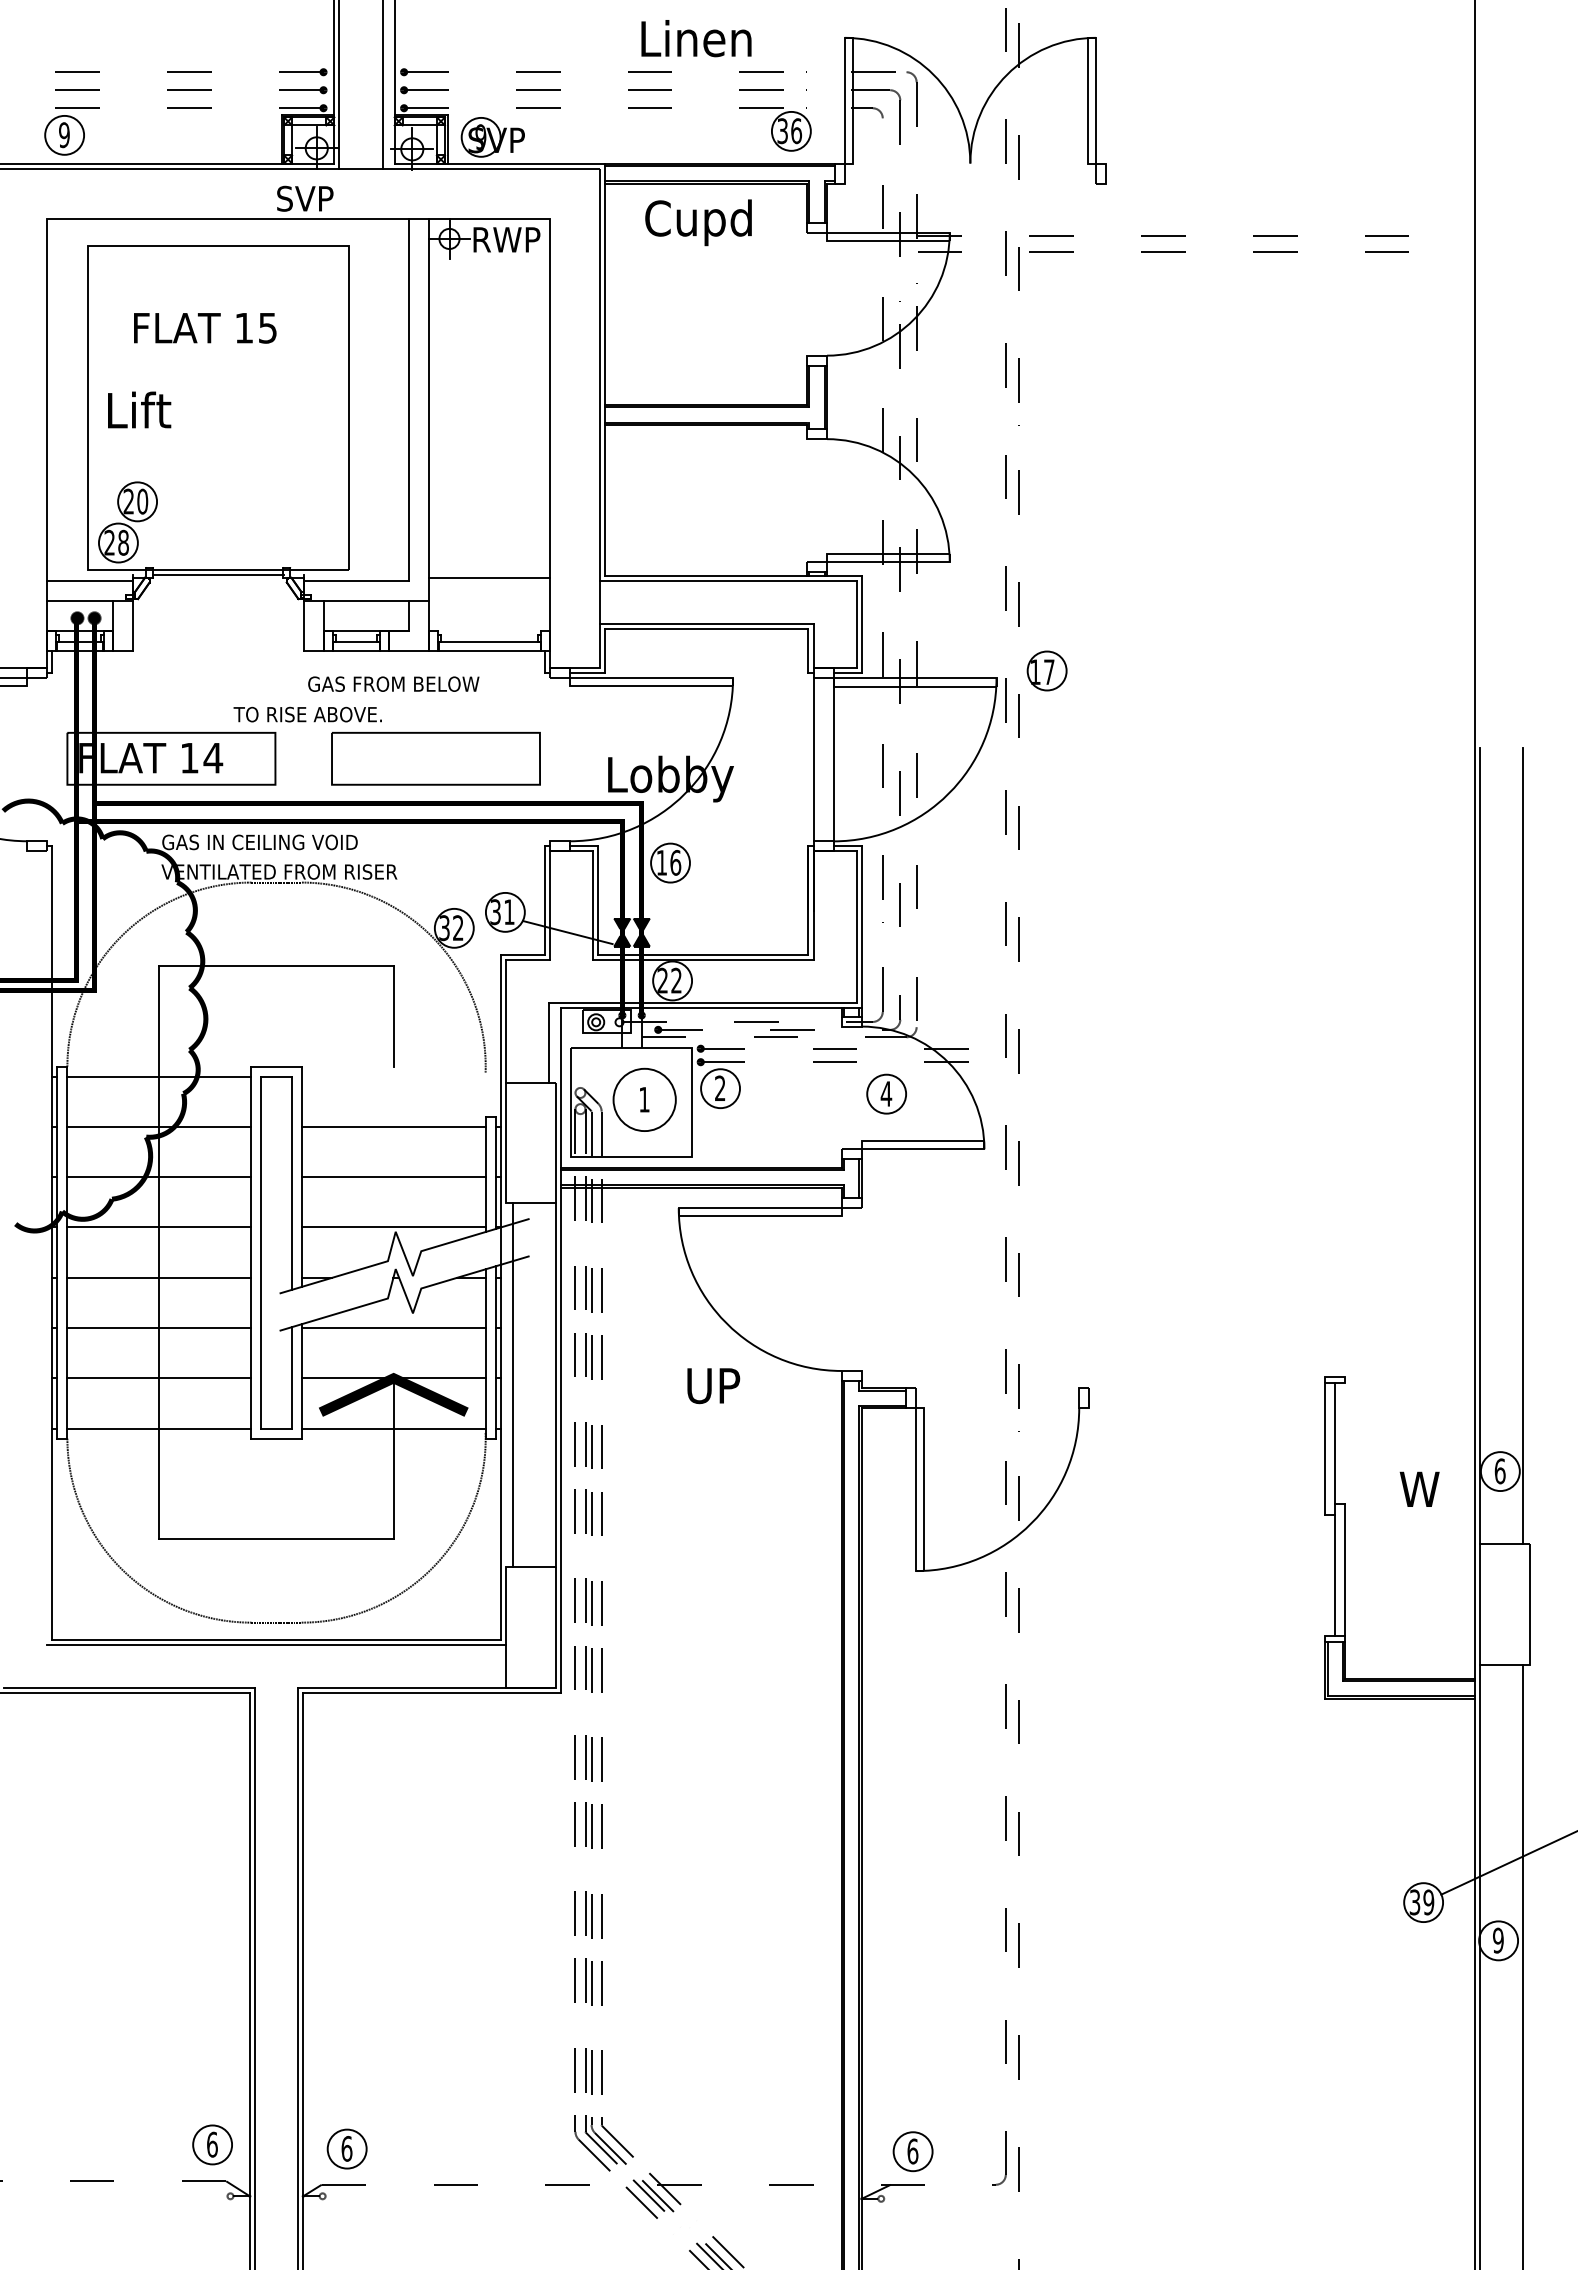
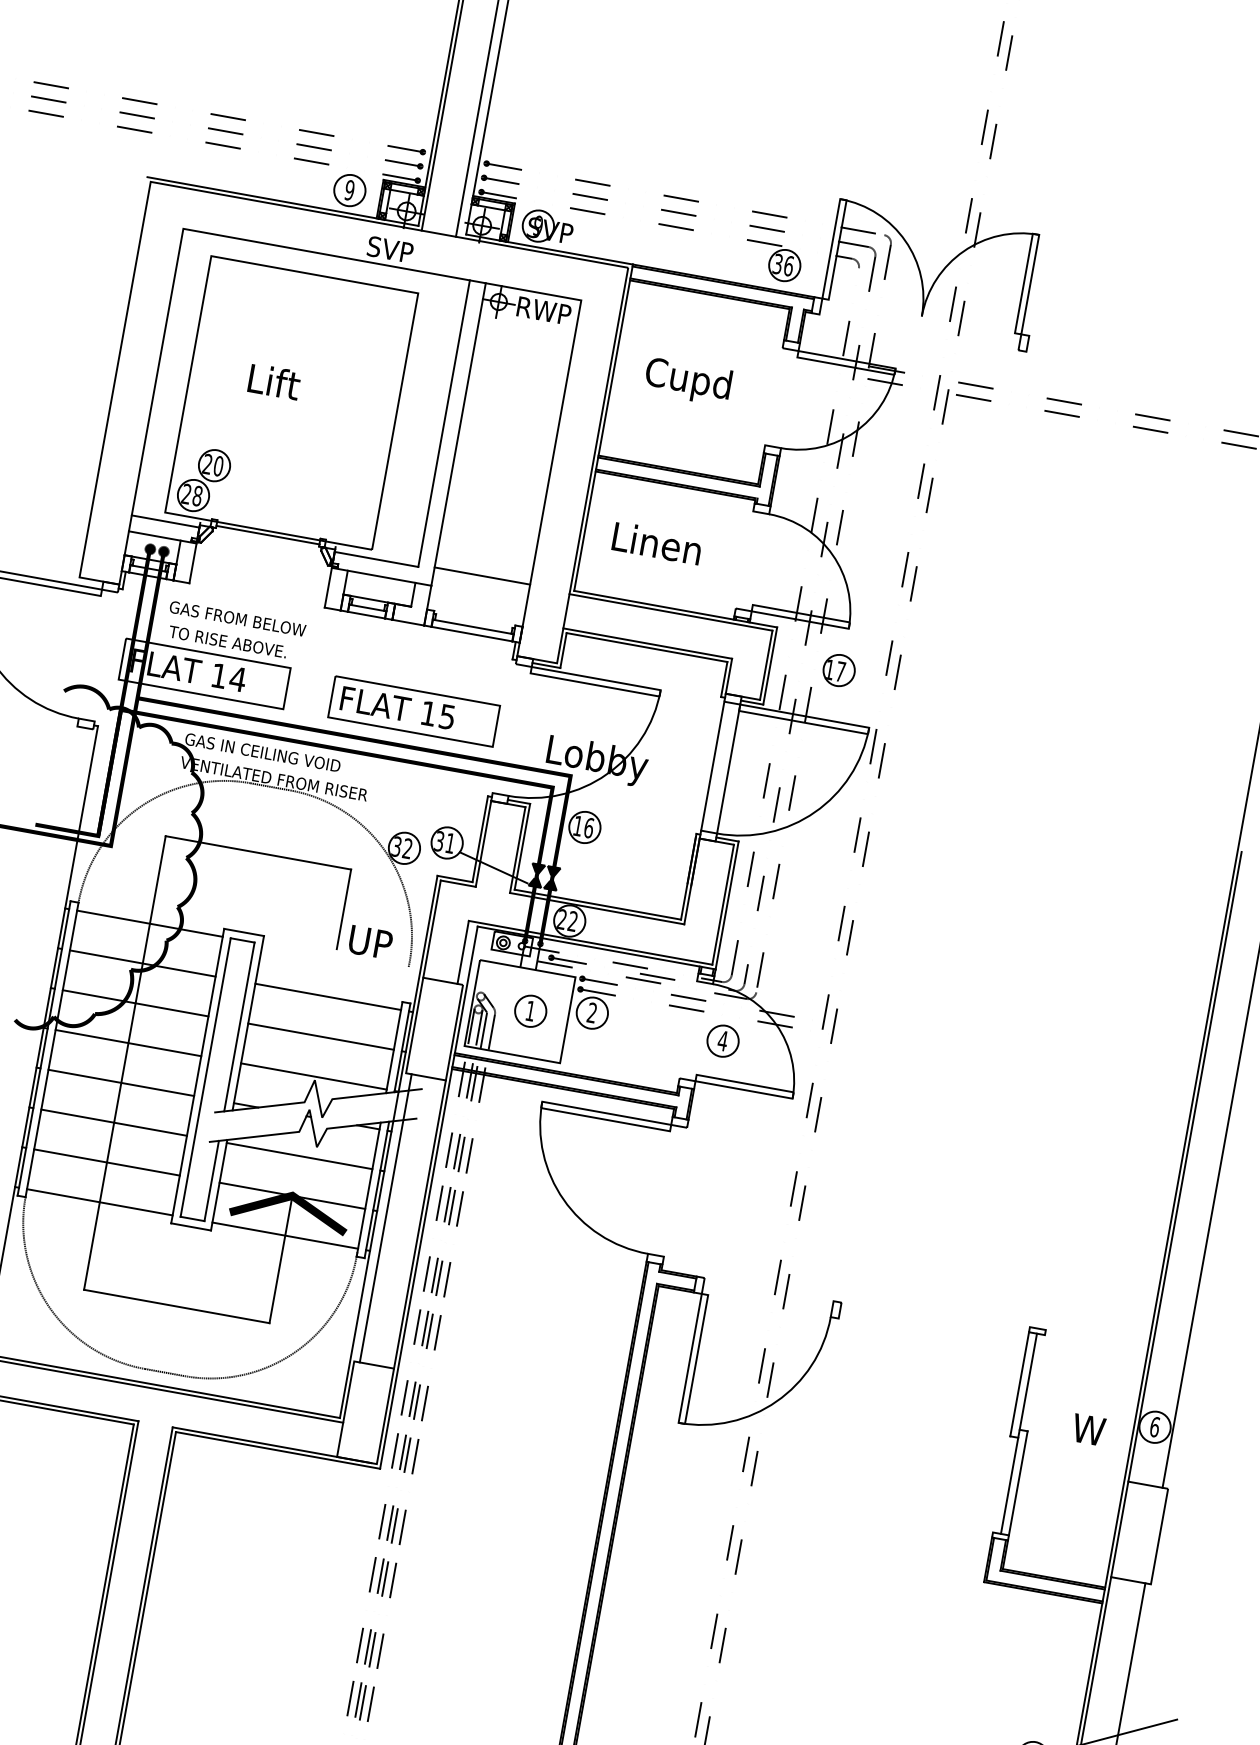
text: (696, 38) -> (657, 543), moved
part: (64, 135) -> (349, 190), moved
text: (698, 222) -> (688, 381), moved
text: (205, 328) -> (397, 708), moved
text: (139, 409) -> (274, 381), moved
part: (1046, 670) -> (838, 670), moved
text: (393, 683) -> (237, 618), moved
text: (307, 714) -> (227, 641), moved
circle: (644, 1099) -> (530, 1010), size x0.62
text: (713, 1386) -> (370, 942), moved

